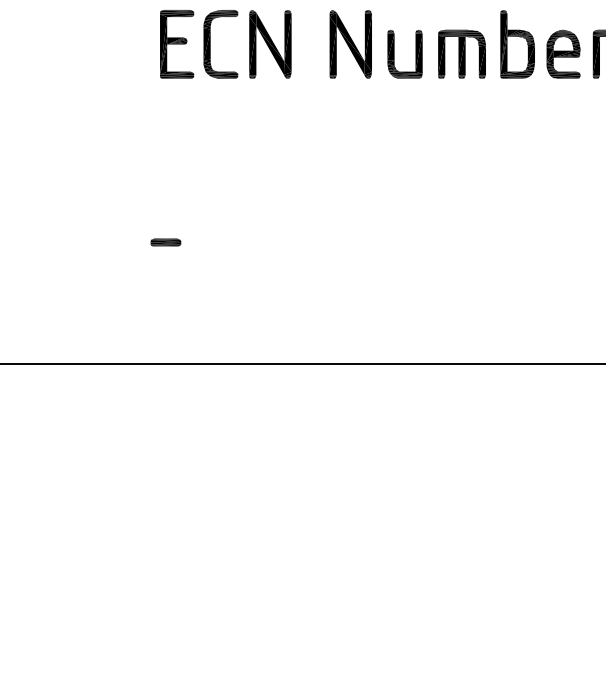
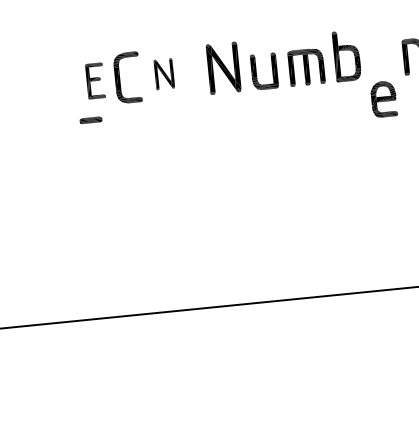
part: (177, 44) -> (95, 81), size x0.7
part: (270, 44) -> (164, 74), size x0.6
part: (563, 53) -> (383, 98), moved
part: (165, 242) -> (90, 120), moved

